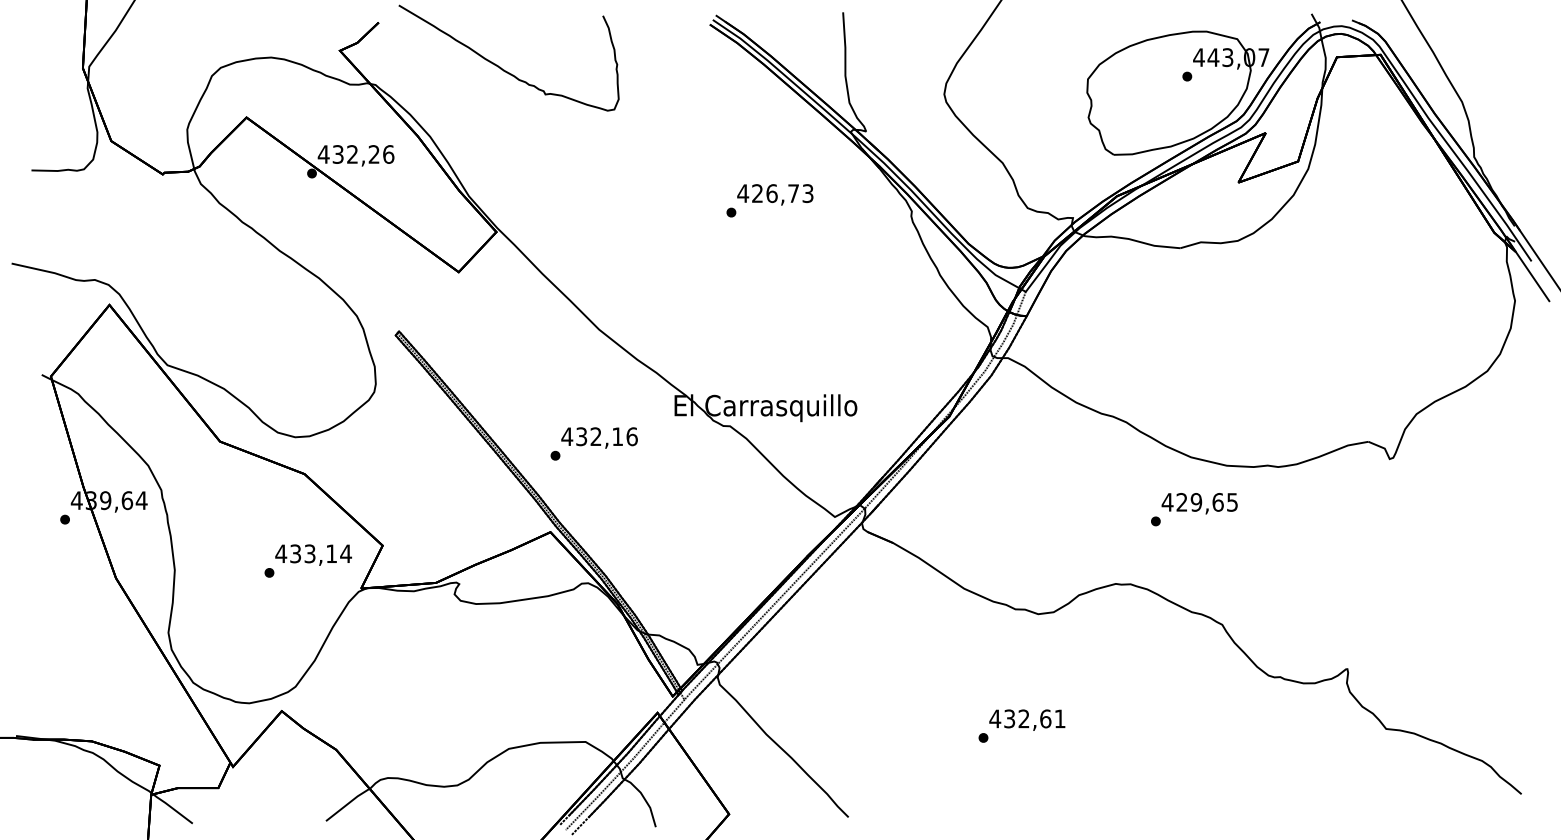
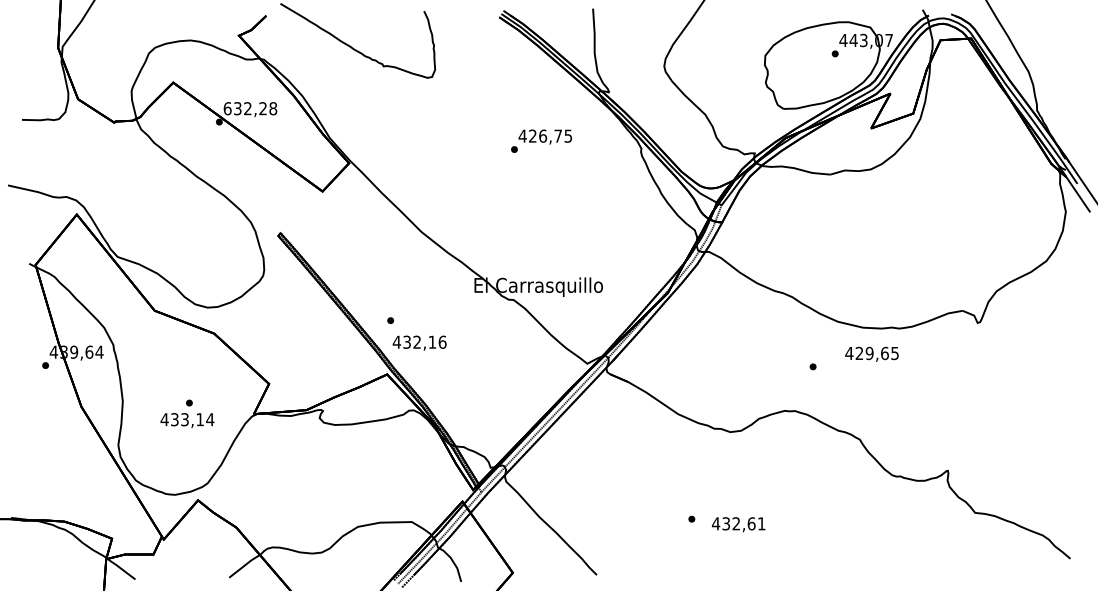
text: (356, 154) -> (250, 108), 432,26 -> 632,28
text: (808, 192) -> (568, 135), 426,73 -> 426,75
text: (599, 437) -> (419, 342), moved
text: (1199, 502) -> (871, 353), moved
text: (313, 555) -> (187, 420), moved
text: (1027, 719) -> (738, 524), moved

